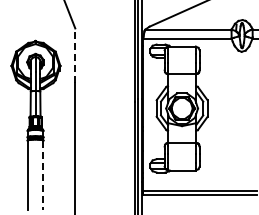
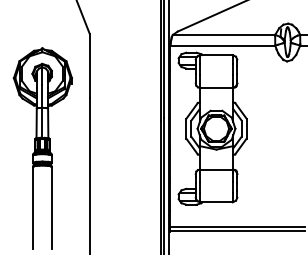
line: (75, 55) -> (89, 65), dashed -> solid
line: (43, 175) -> (51, 208), dashed -> solid

